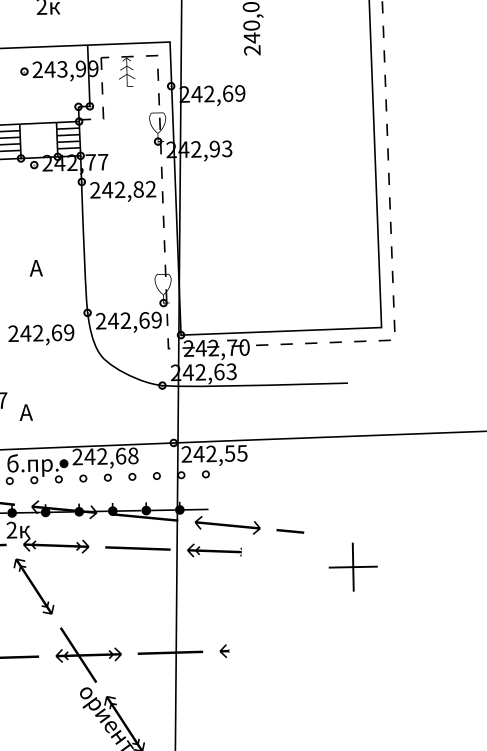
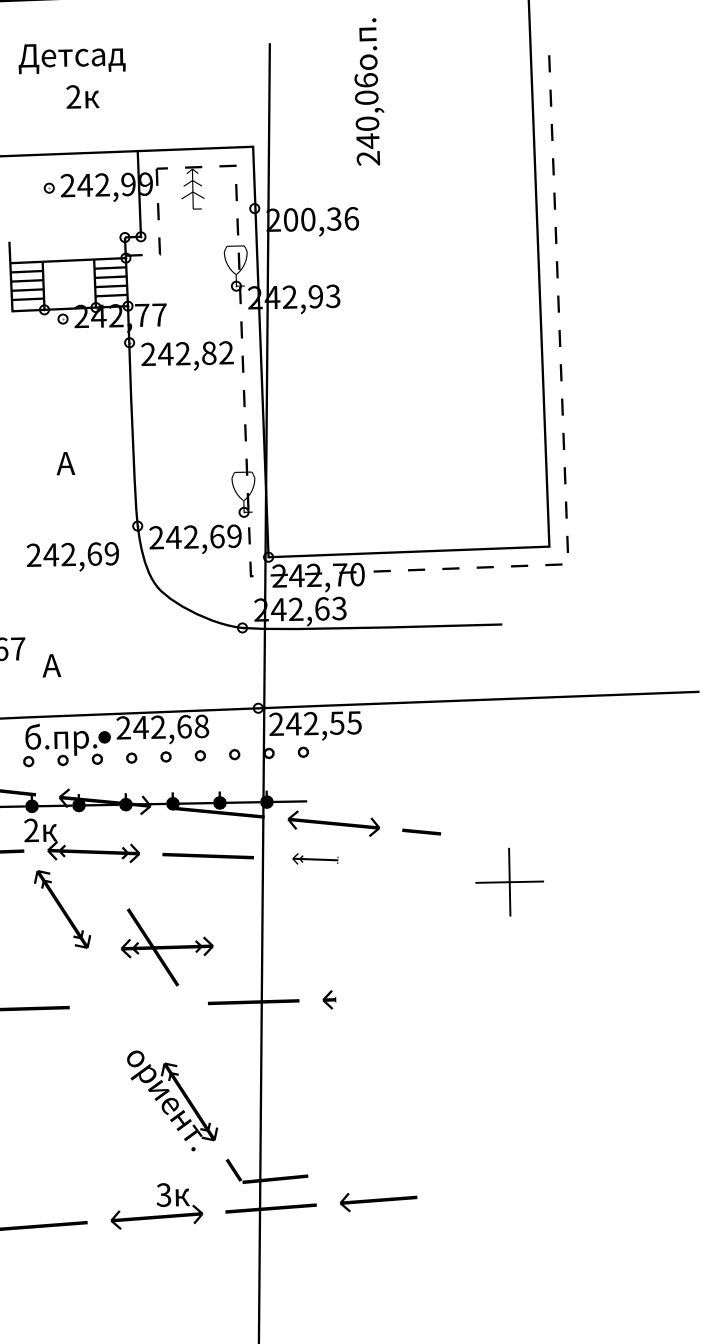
text: (62, 68) -> (102, 184), 243,99 -> 242,99
text: (218, 93) -> (321, 219), 242,69 -> 200,36
part: (214, 550) -> (315, 858), size x0.6
part: (88, 655) -> (167, 947), moved

